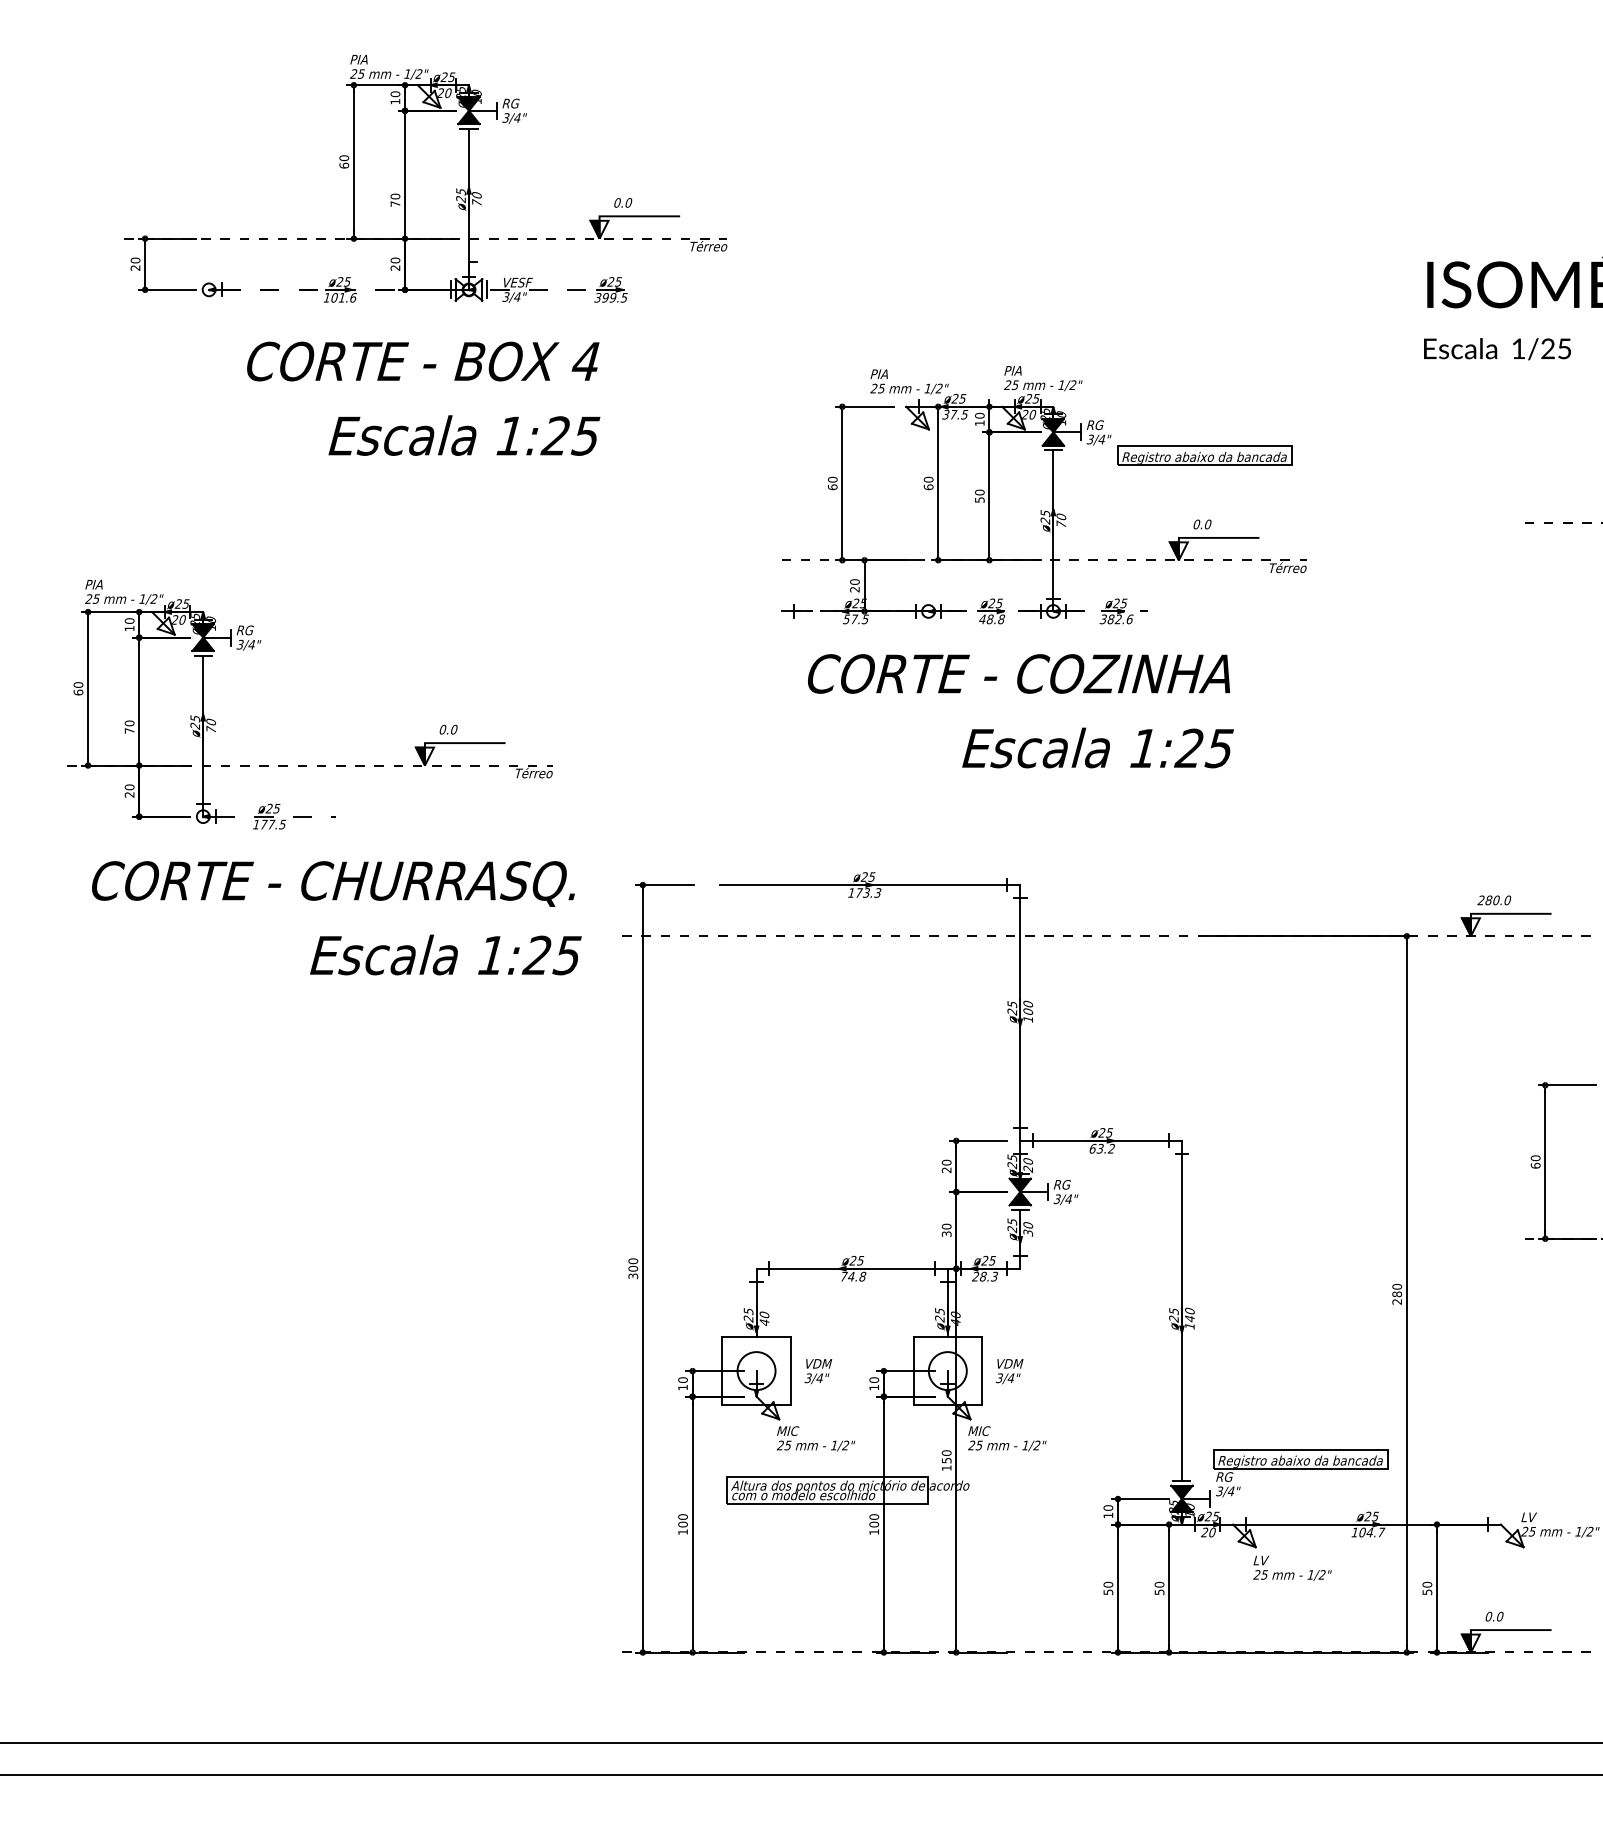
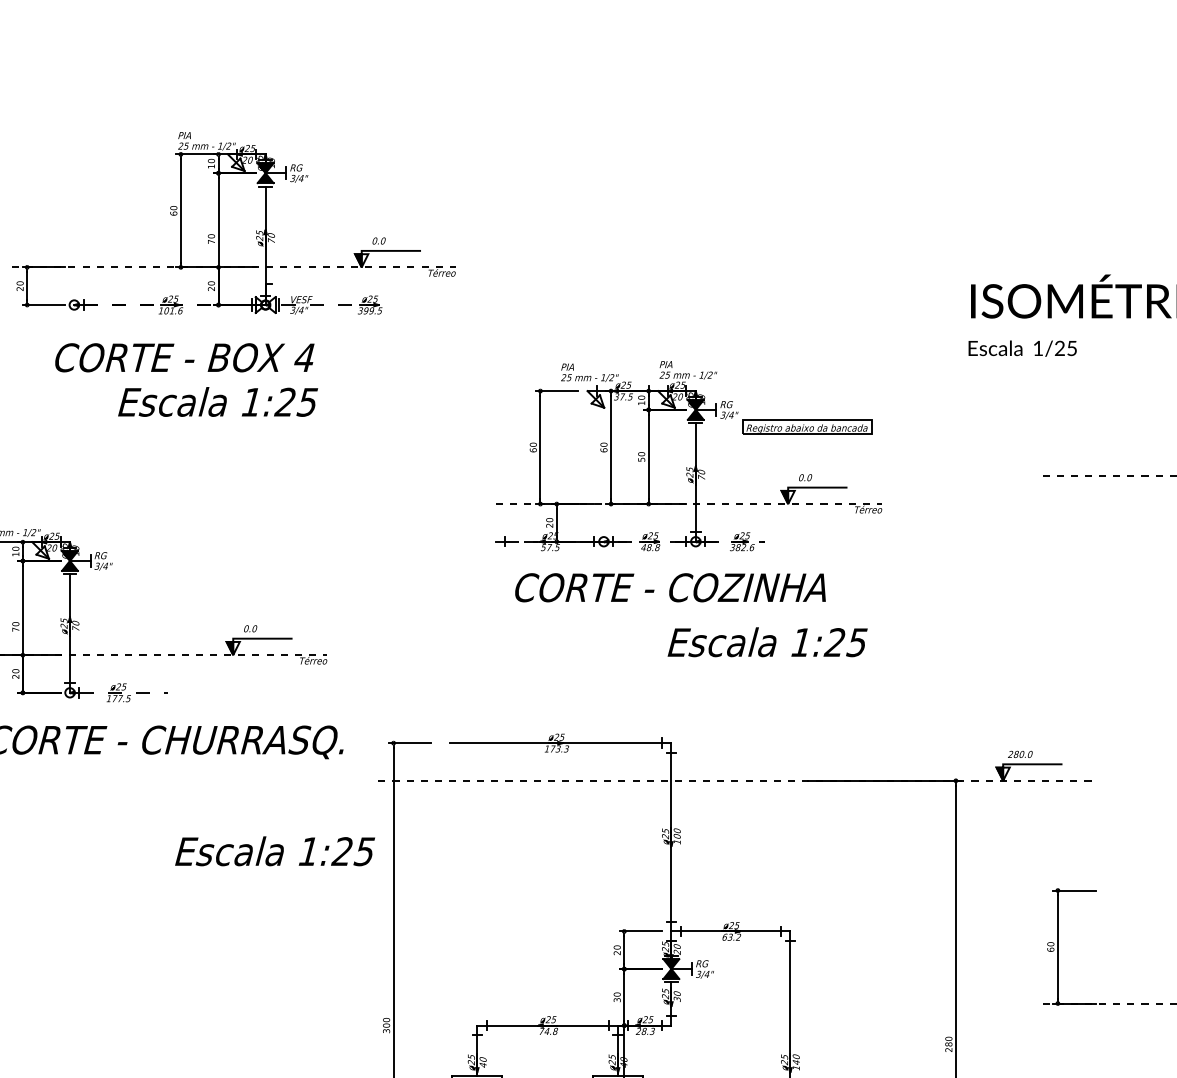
text: (423, 361) -> (185, 357), moved
text: (464, 435) -> (218, 401), moved
text: (1097, 747) -> (767, 641), moved
text: (445, 954) -> (274, 850), moved

